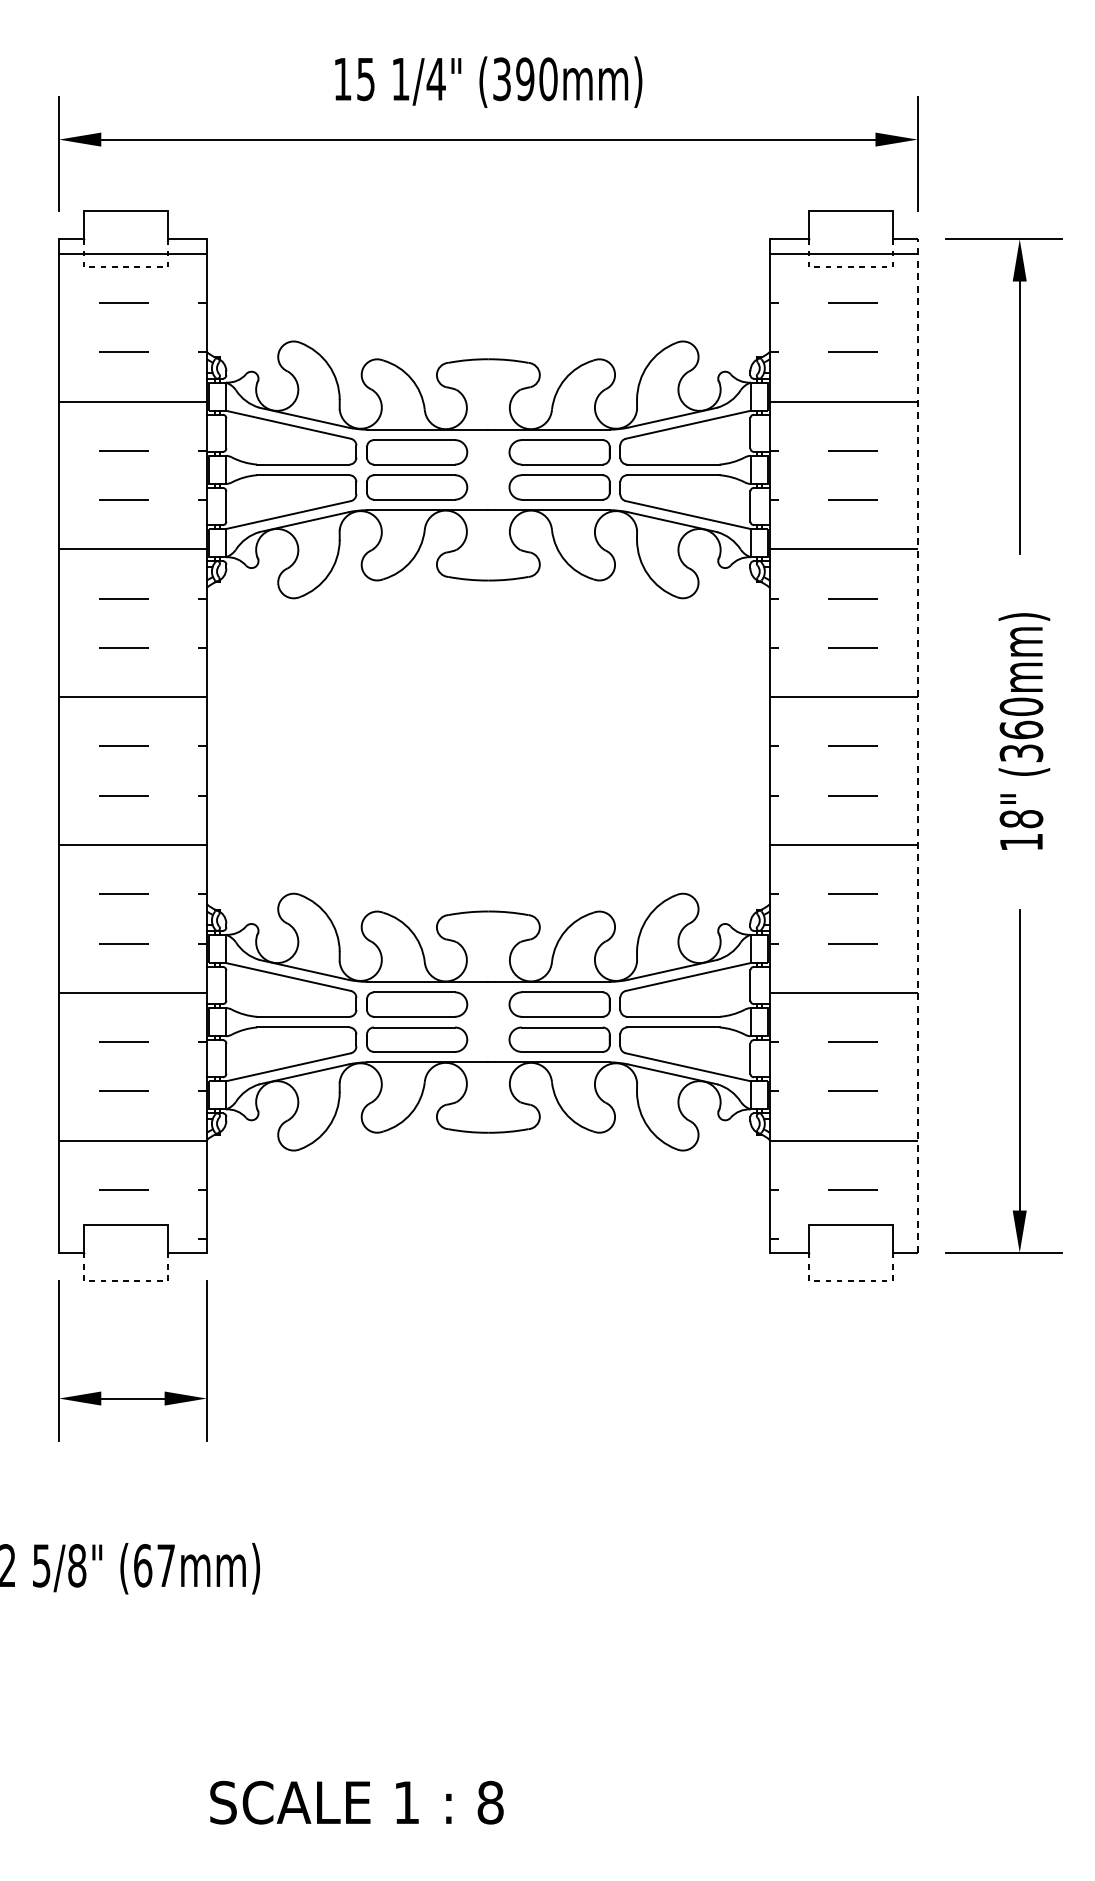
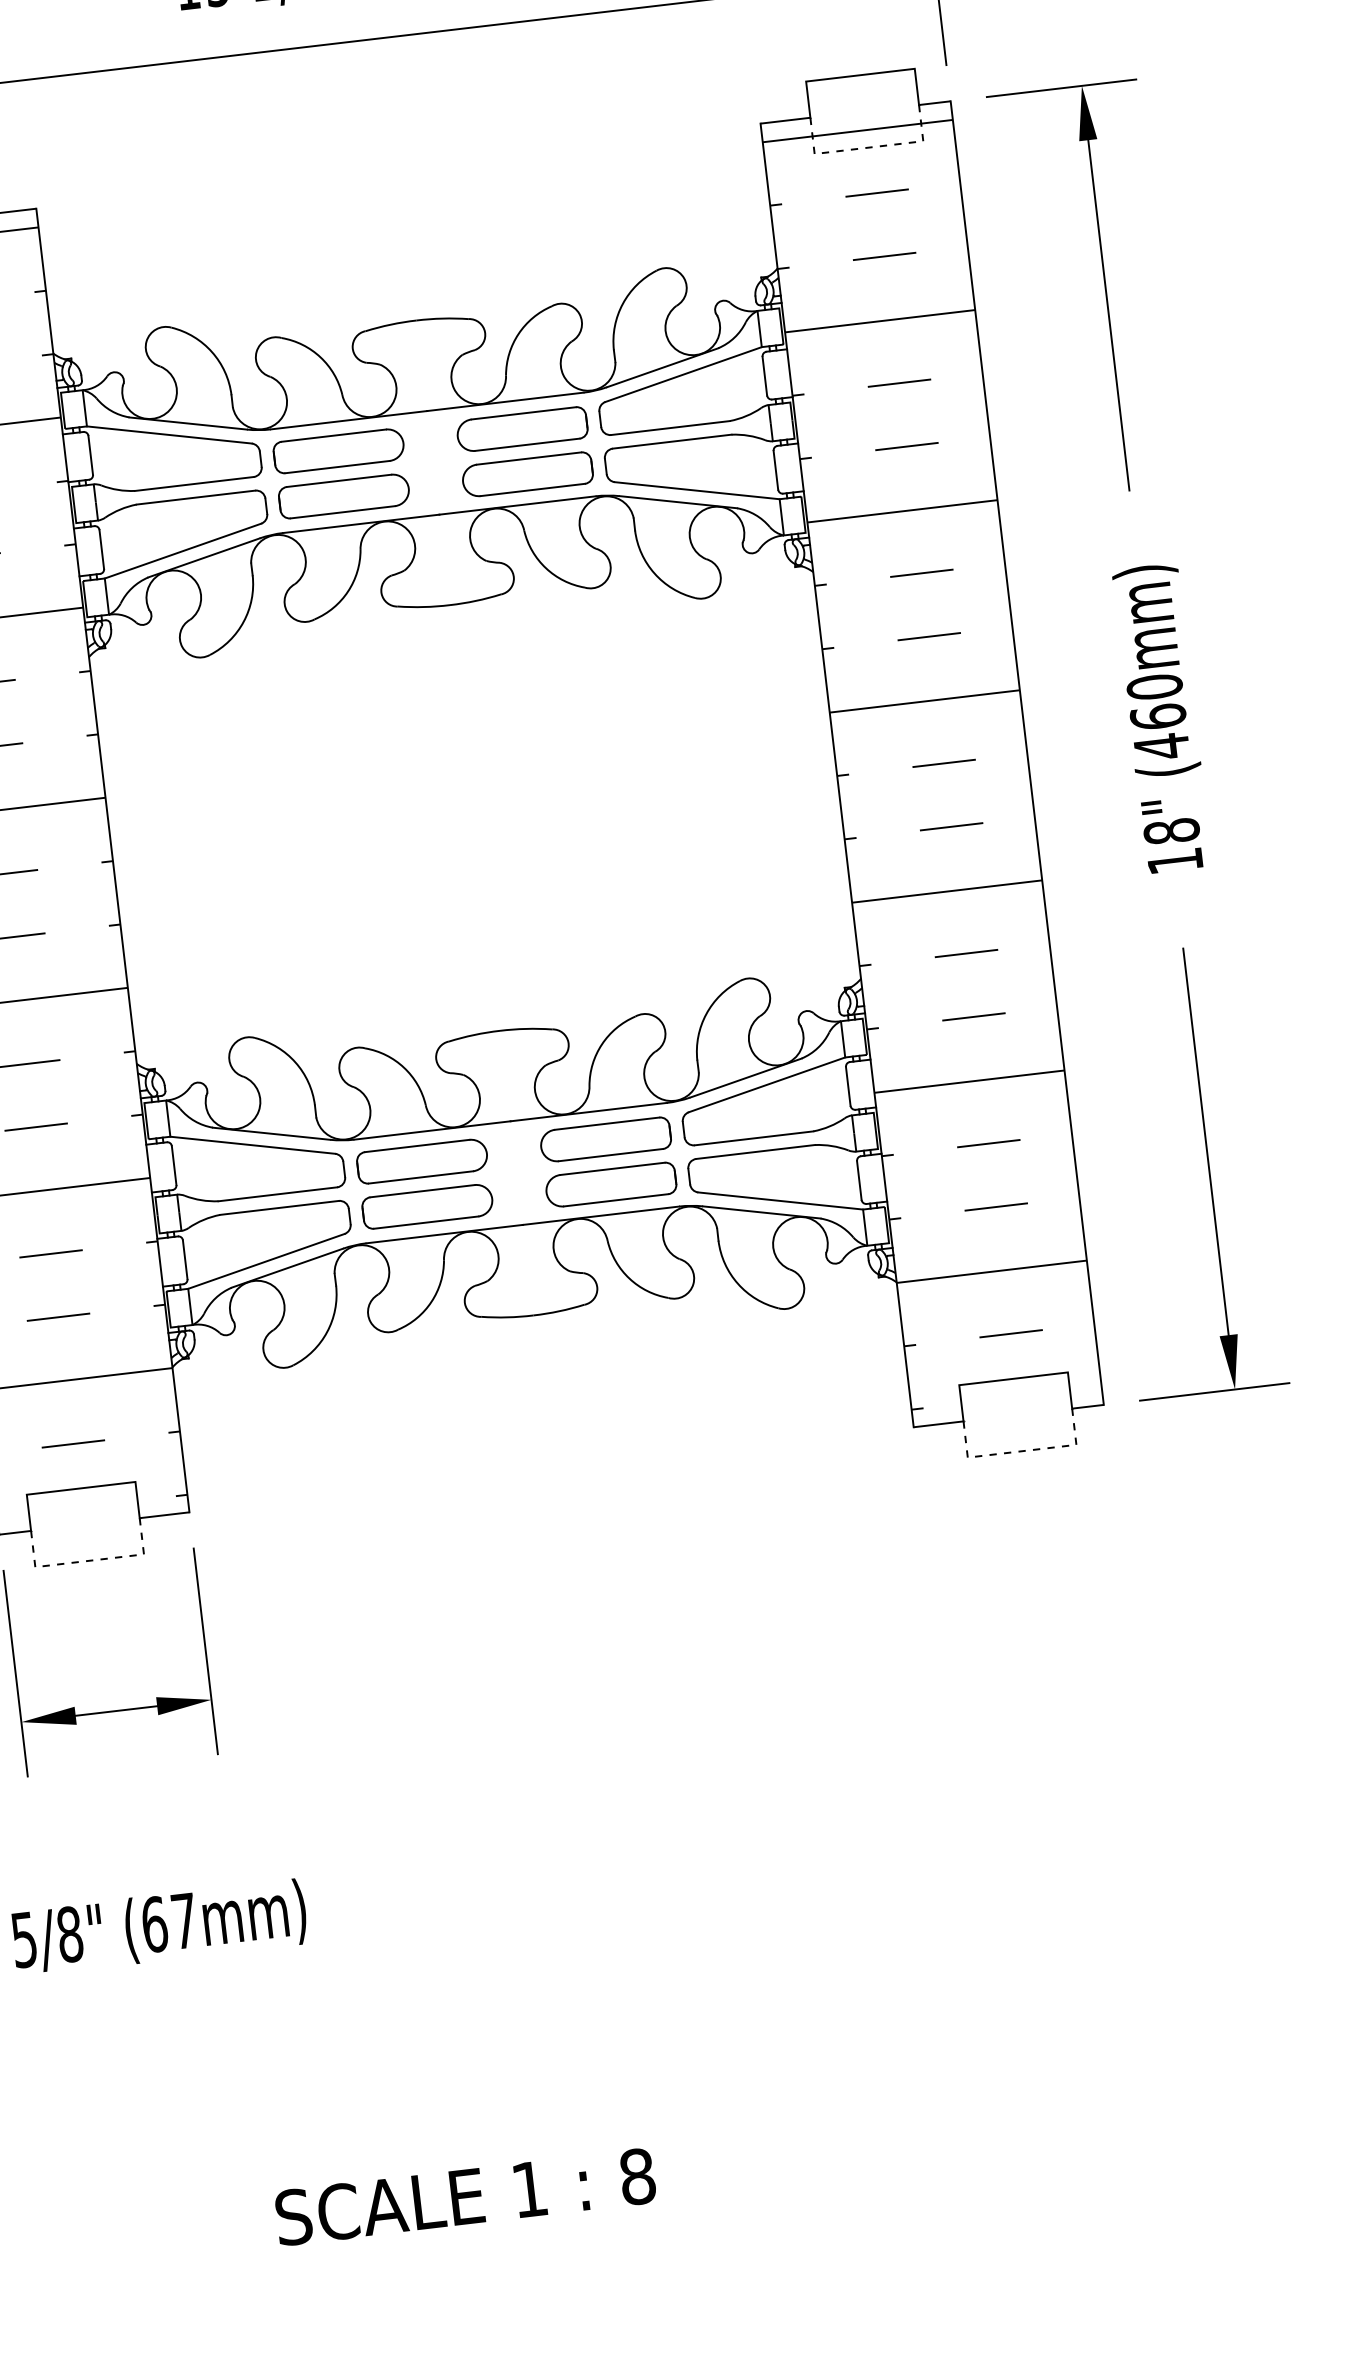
line: (917, 746) -> (1027, 753), dashed -> solid
text: (1021, 753) -> (1161, 747), (360mm) -> (460mm)

